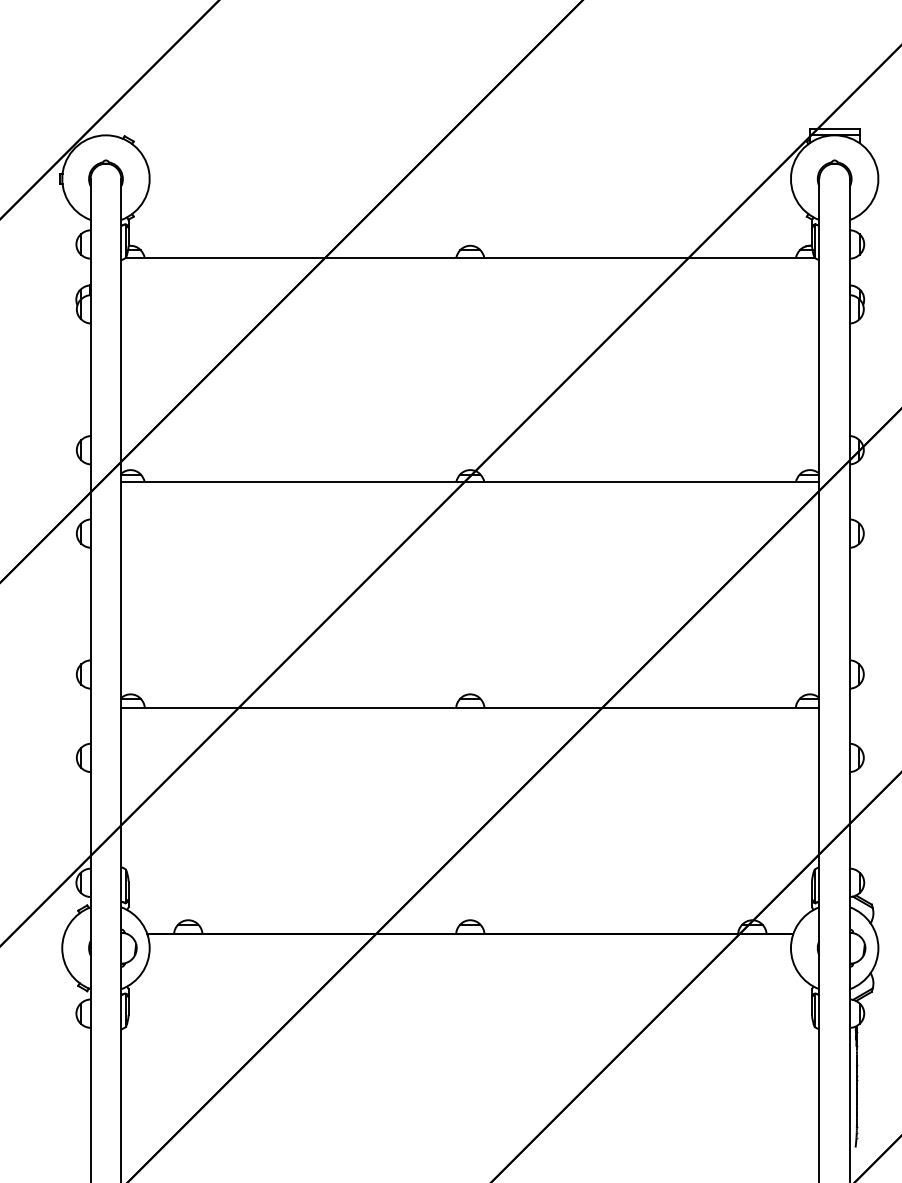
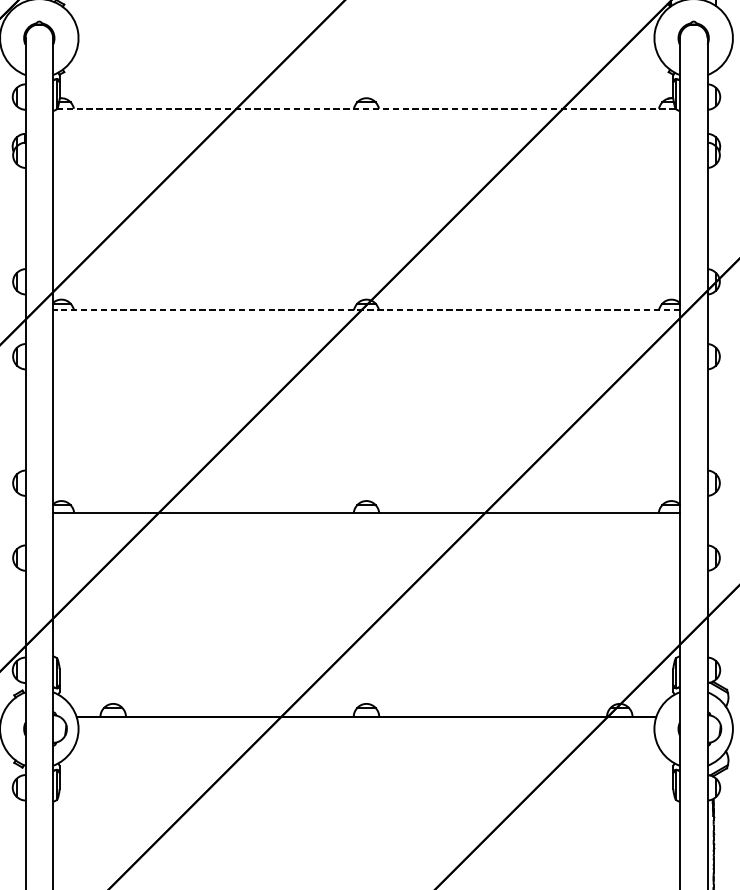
line: (469, 257) -> (365, 108), solid -> dashed
line: (470, 481) -> (366, 309), solid -> dashed

